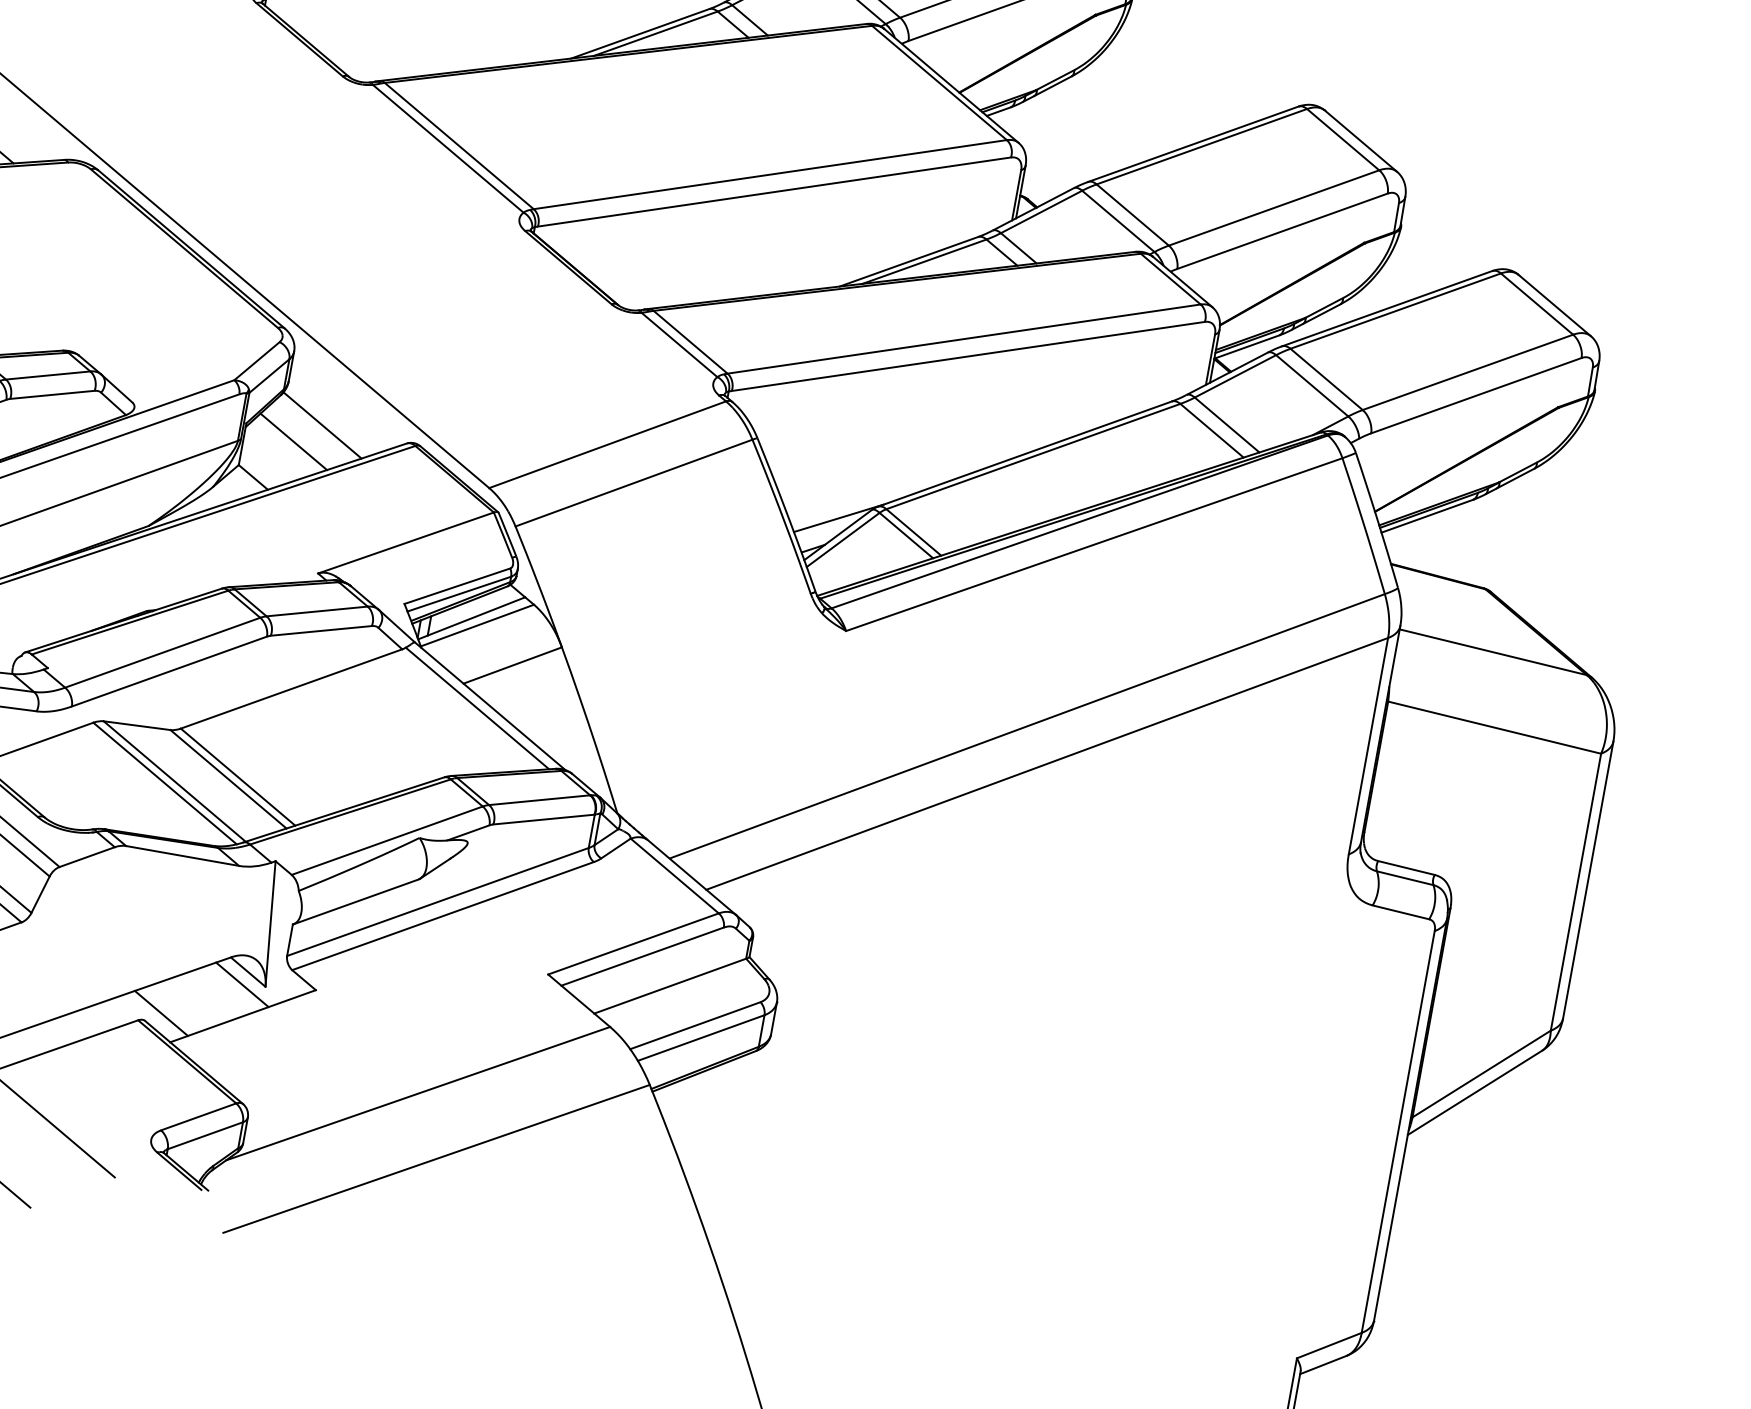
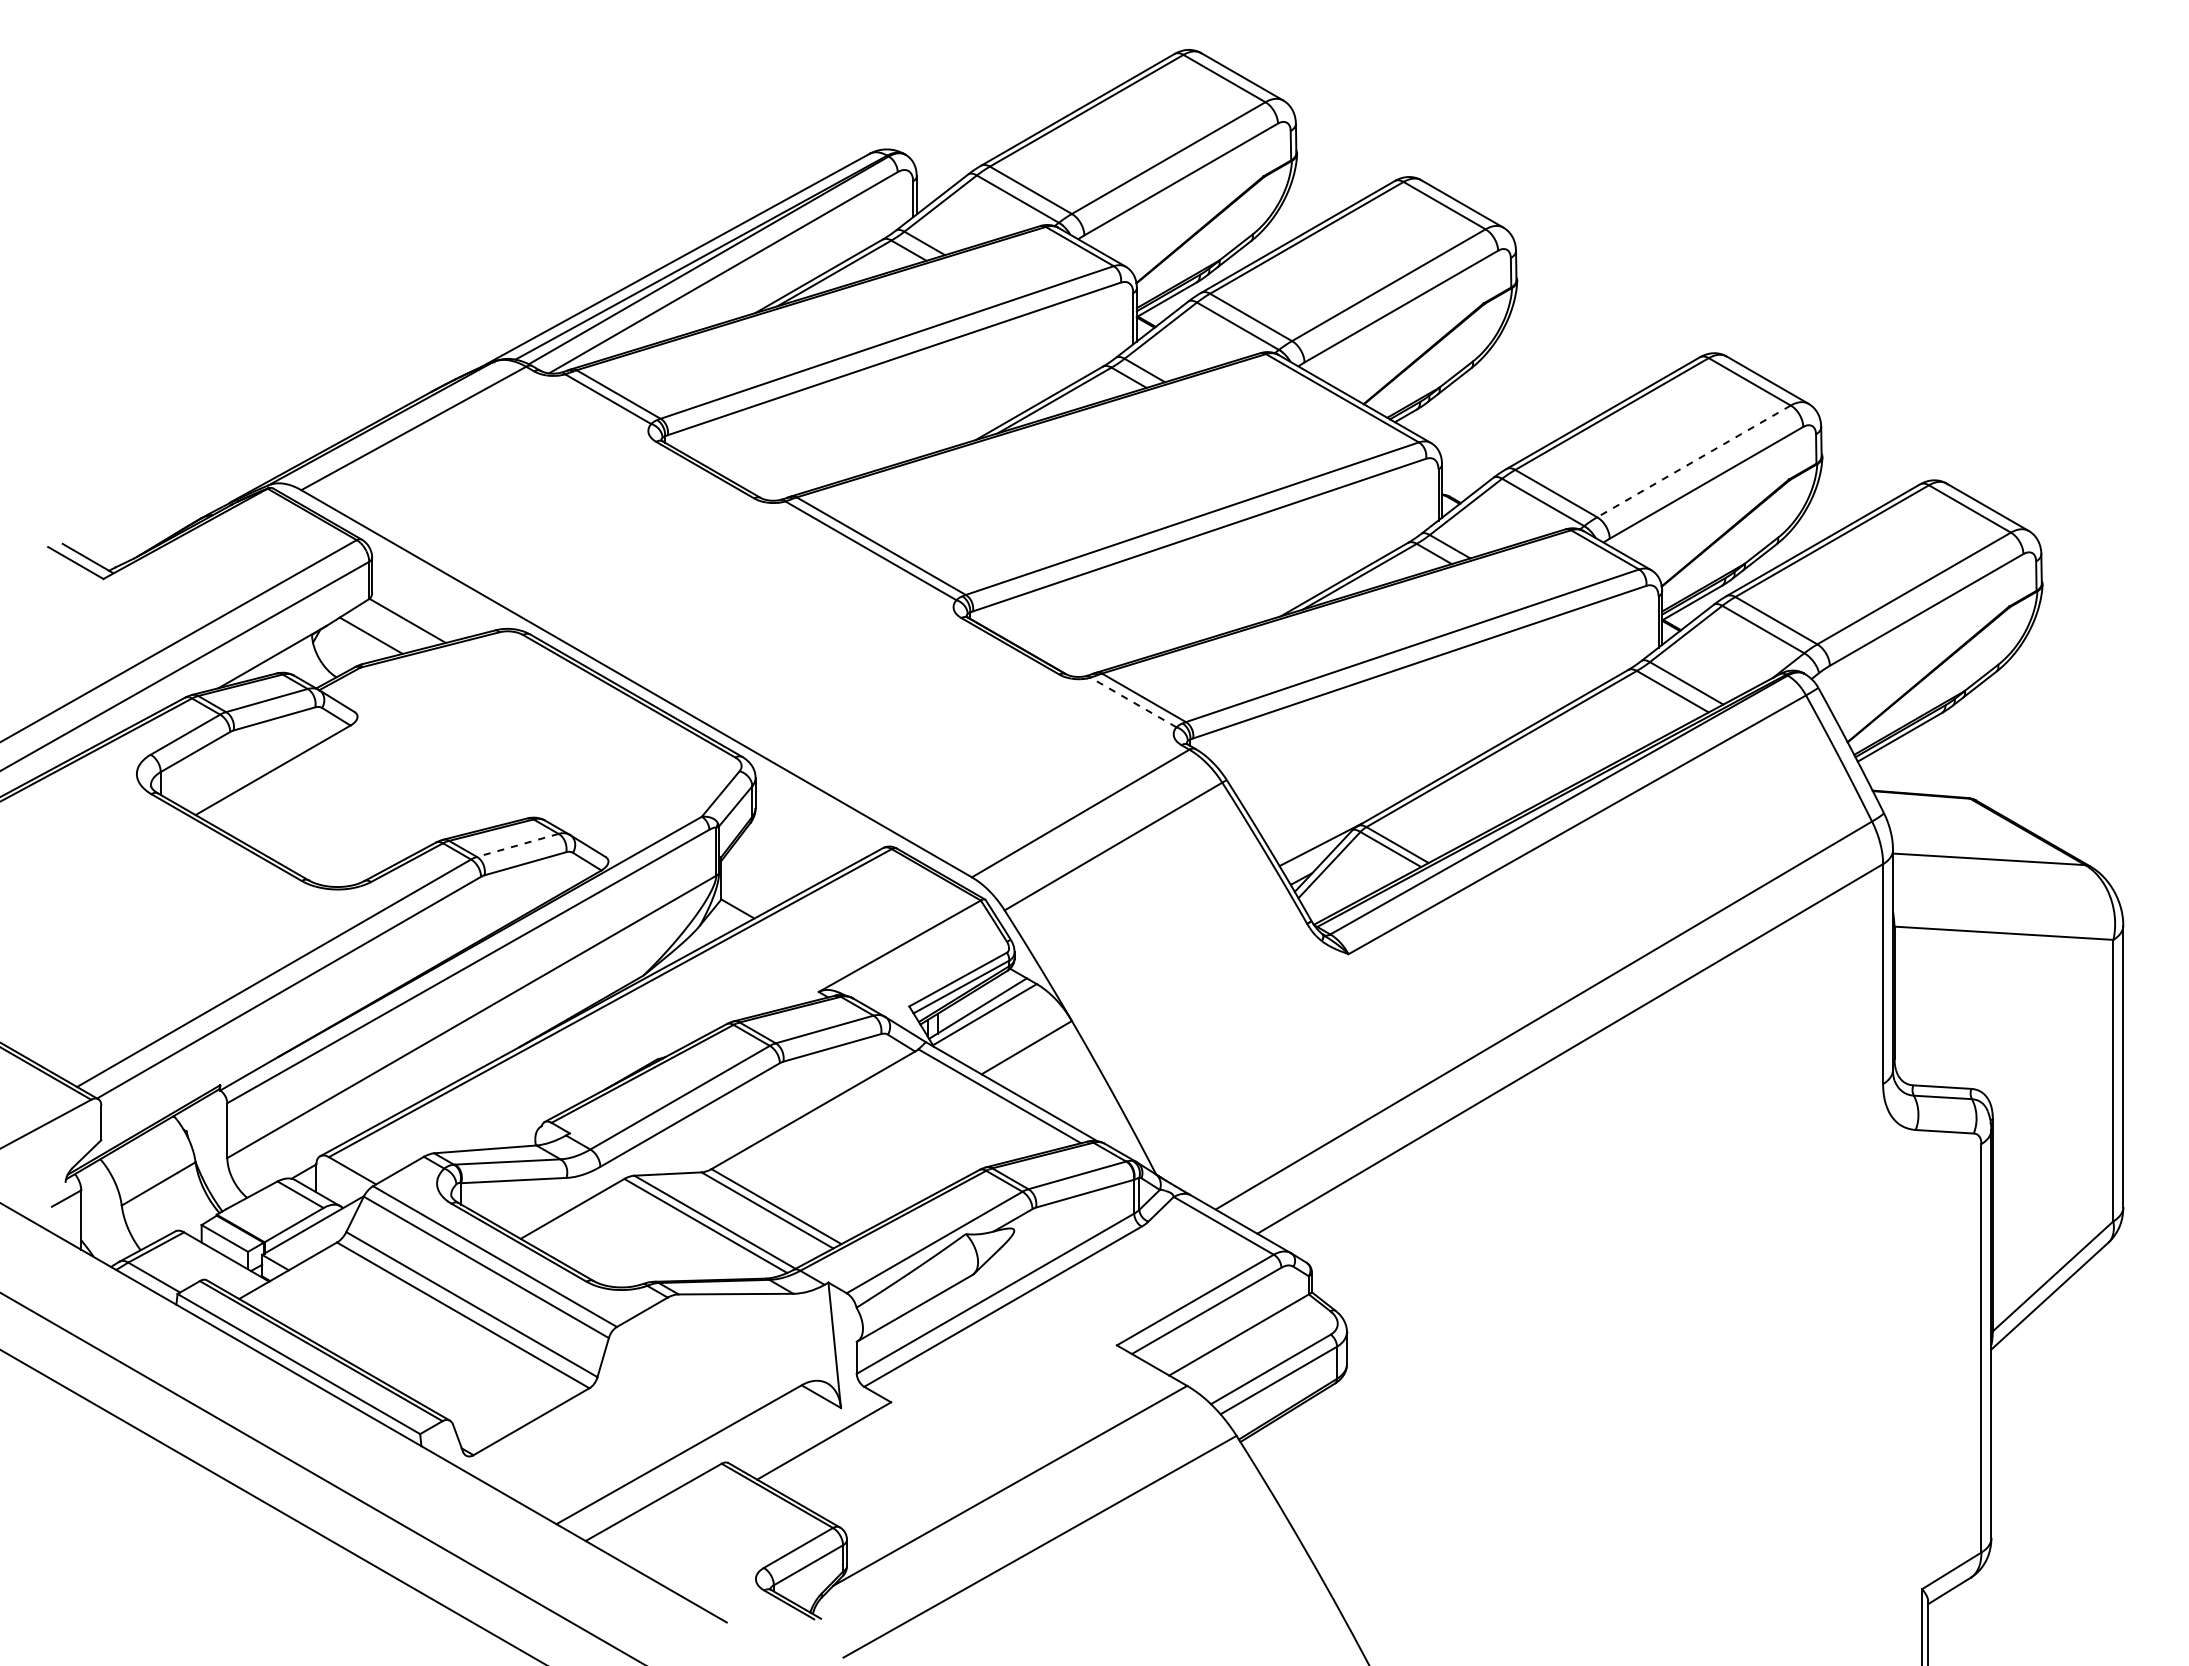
line: (1274, 208) -> (1694, 461), solid -> dashed
line: (679, 344) -> (1133, 702), solid -> dashed
line: (47, 375) -> (517, 845), solid -> dashed
line: (322, 425) -> (796, 845), removed
line: (293, 441) -> (771, 866), removed
line: (241, 985) -> (817, 1410), removed
line: (161, 1013) -> (743, 1452), removed

